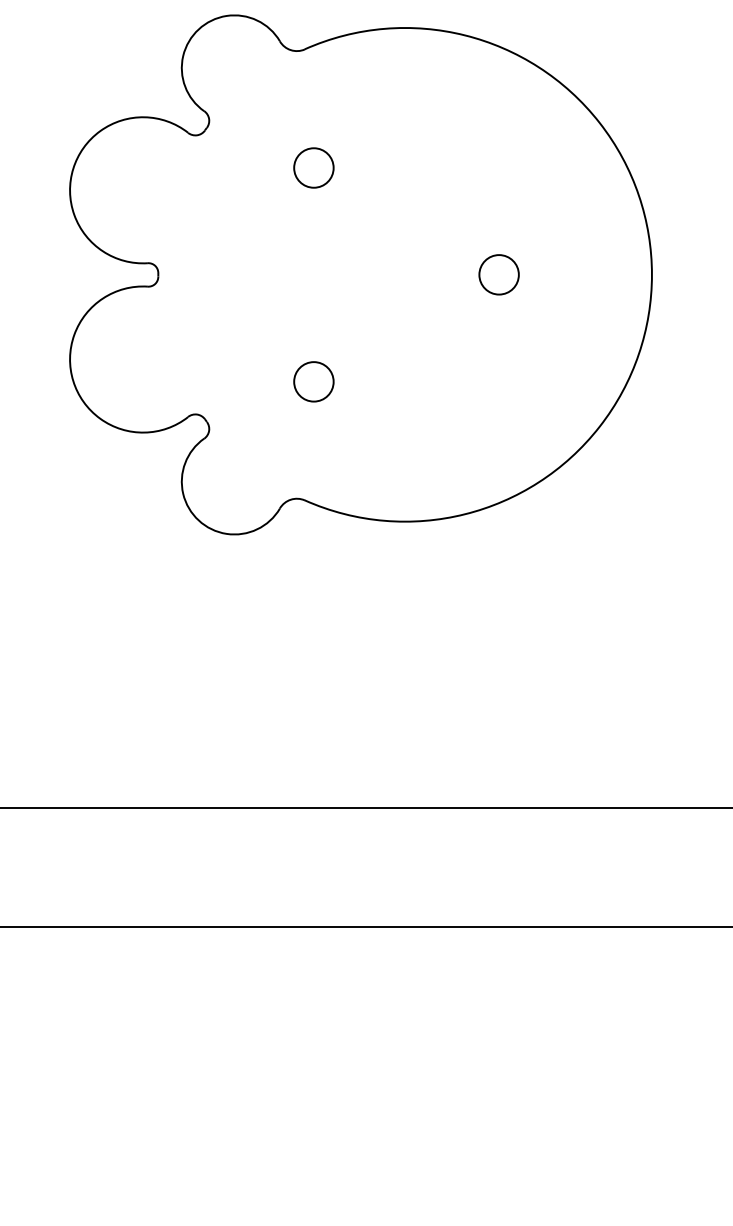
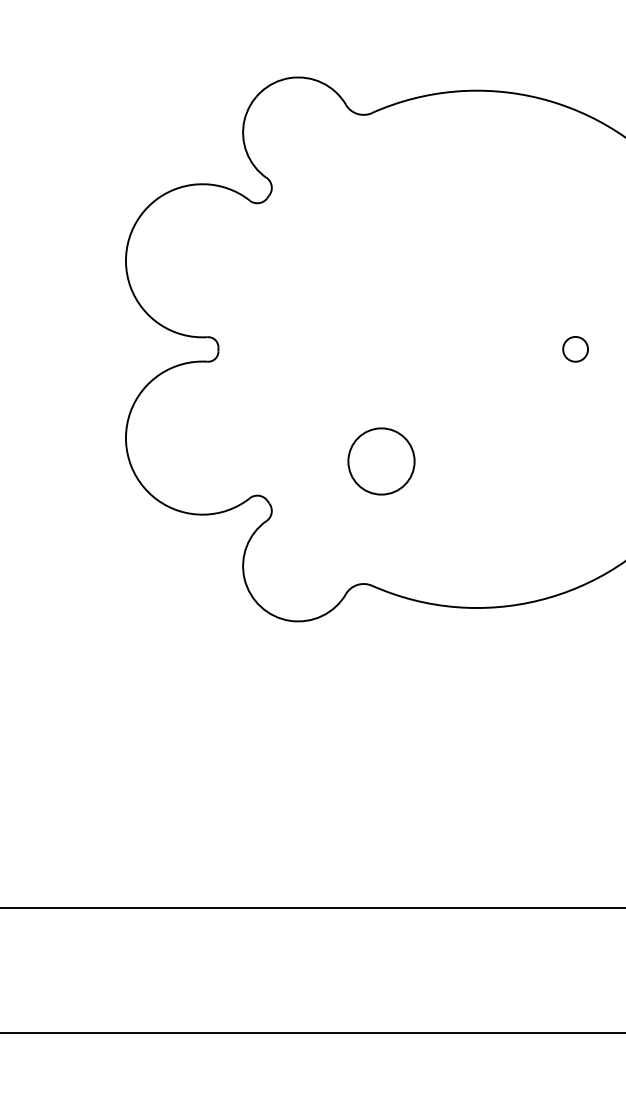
circle: (313, 167) -> (381, 236), removed
circle: (498, 274) -> (574, 348), size x0.6
circle: (313, 381) -> (381, 461), size x1.6

